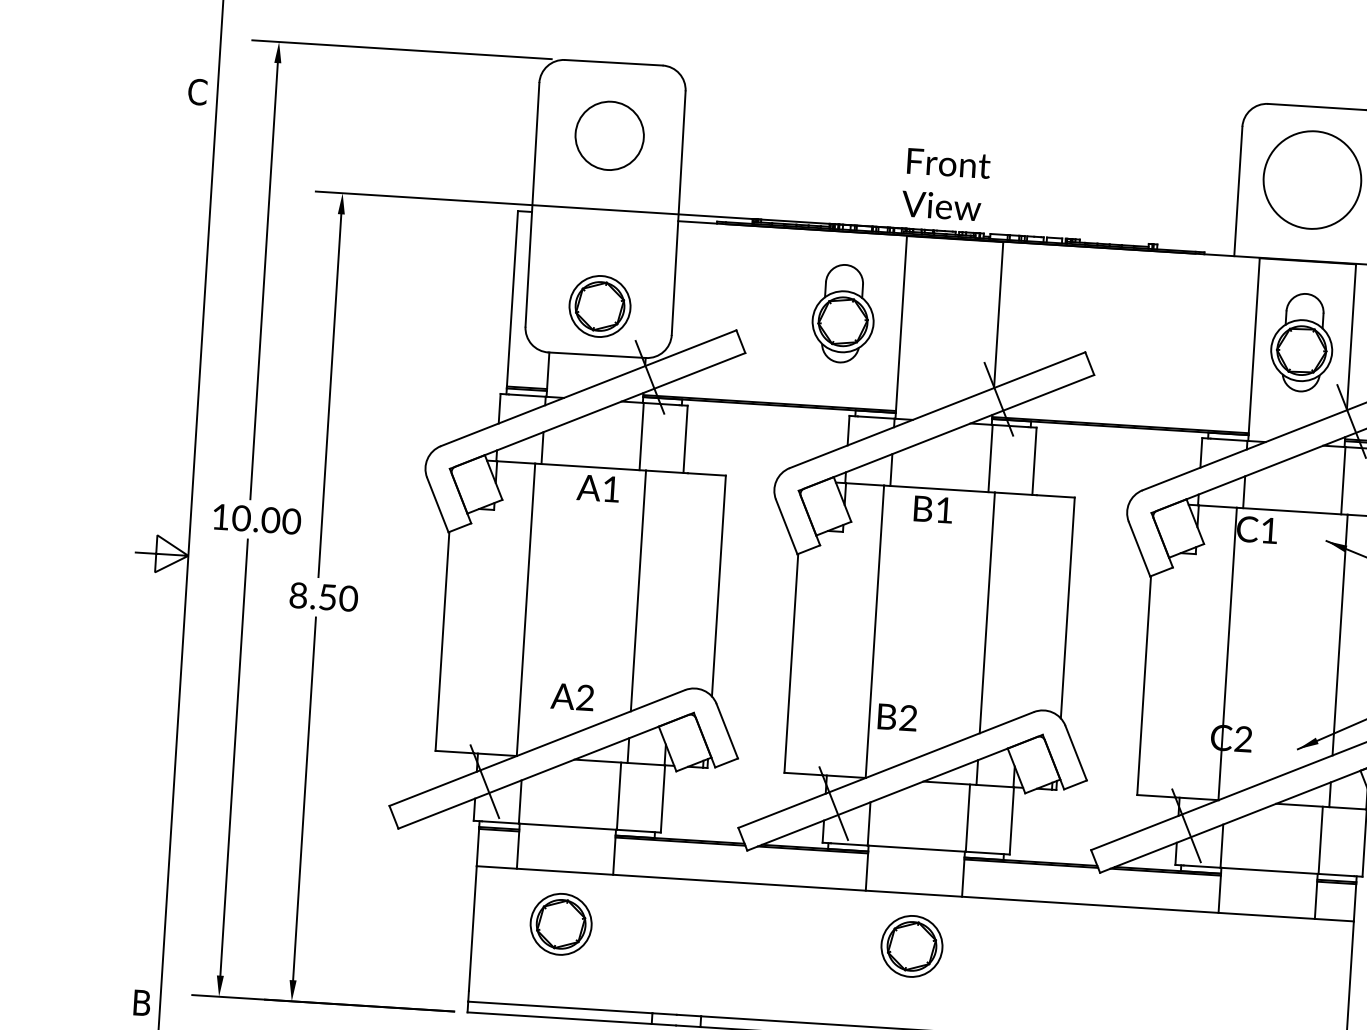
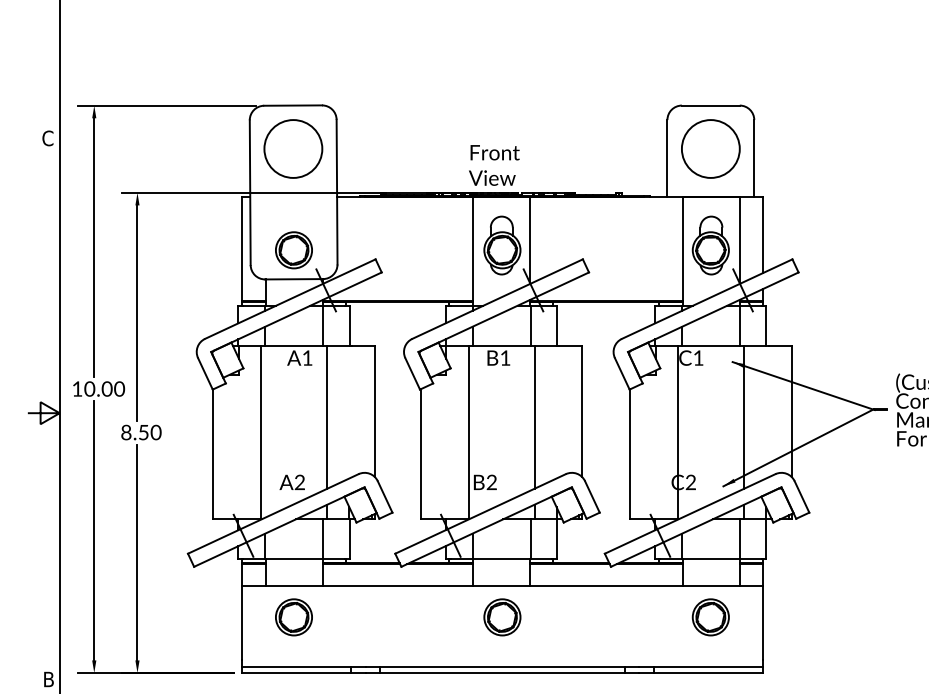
circle: (609, 135) -> (293, 148), size x1.43
part: (843, 313) -> (502, 245), moved
part: (1262, 968) -> (710, 617), added

